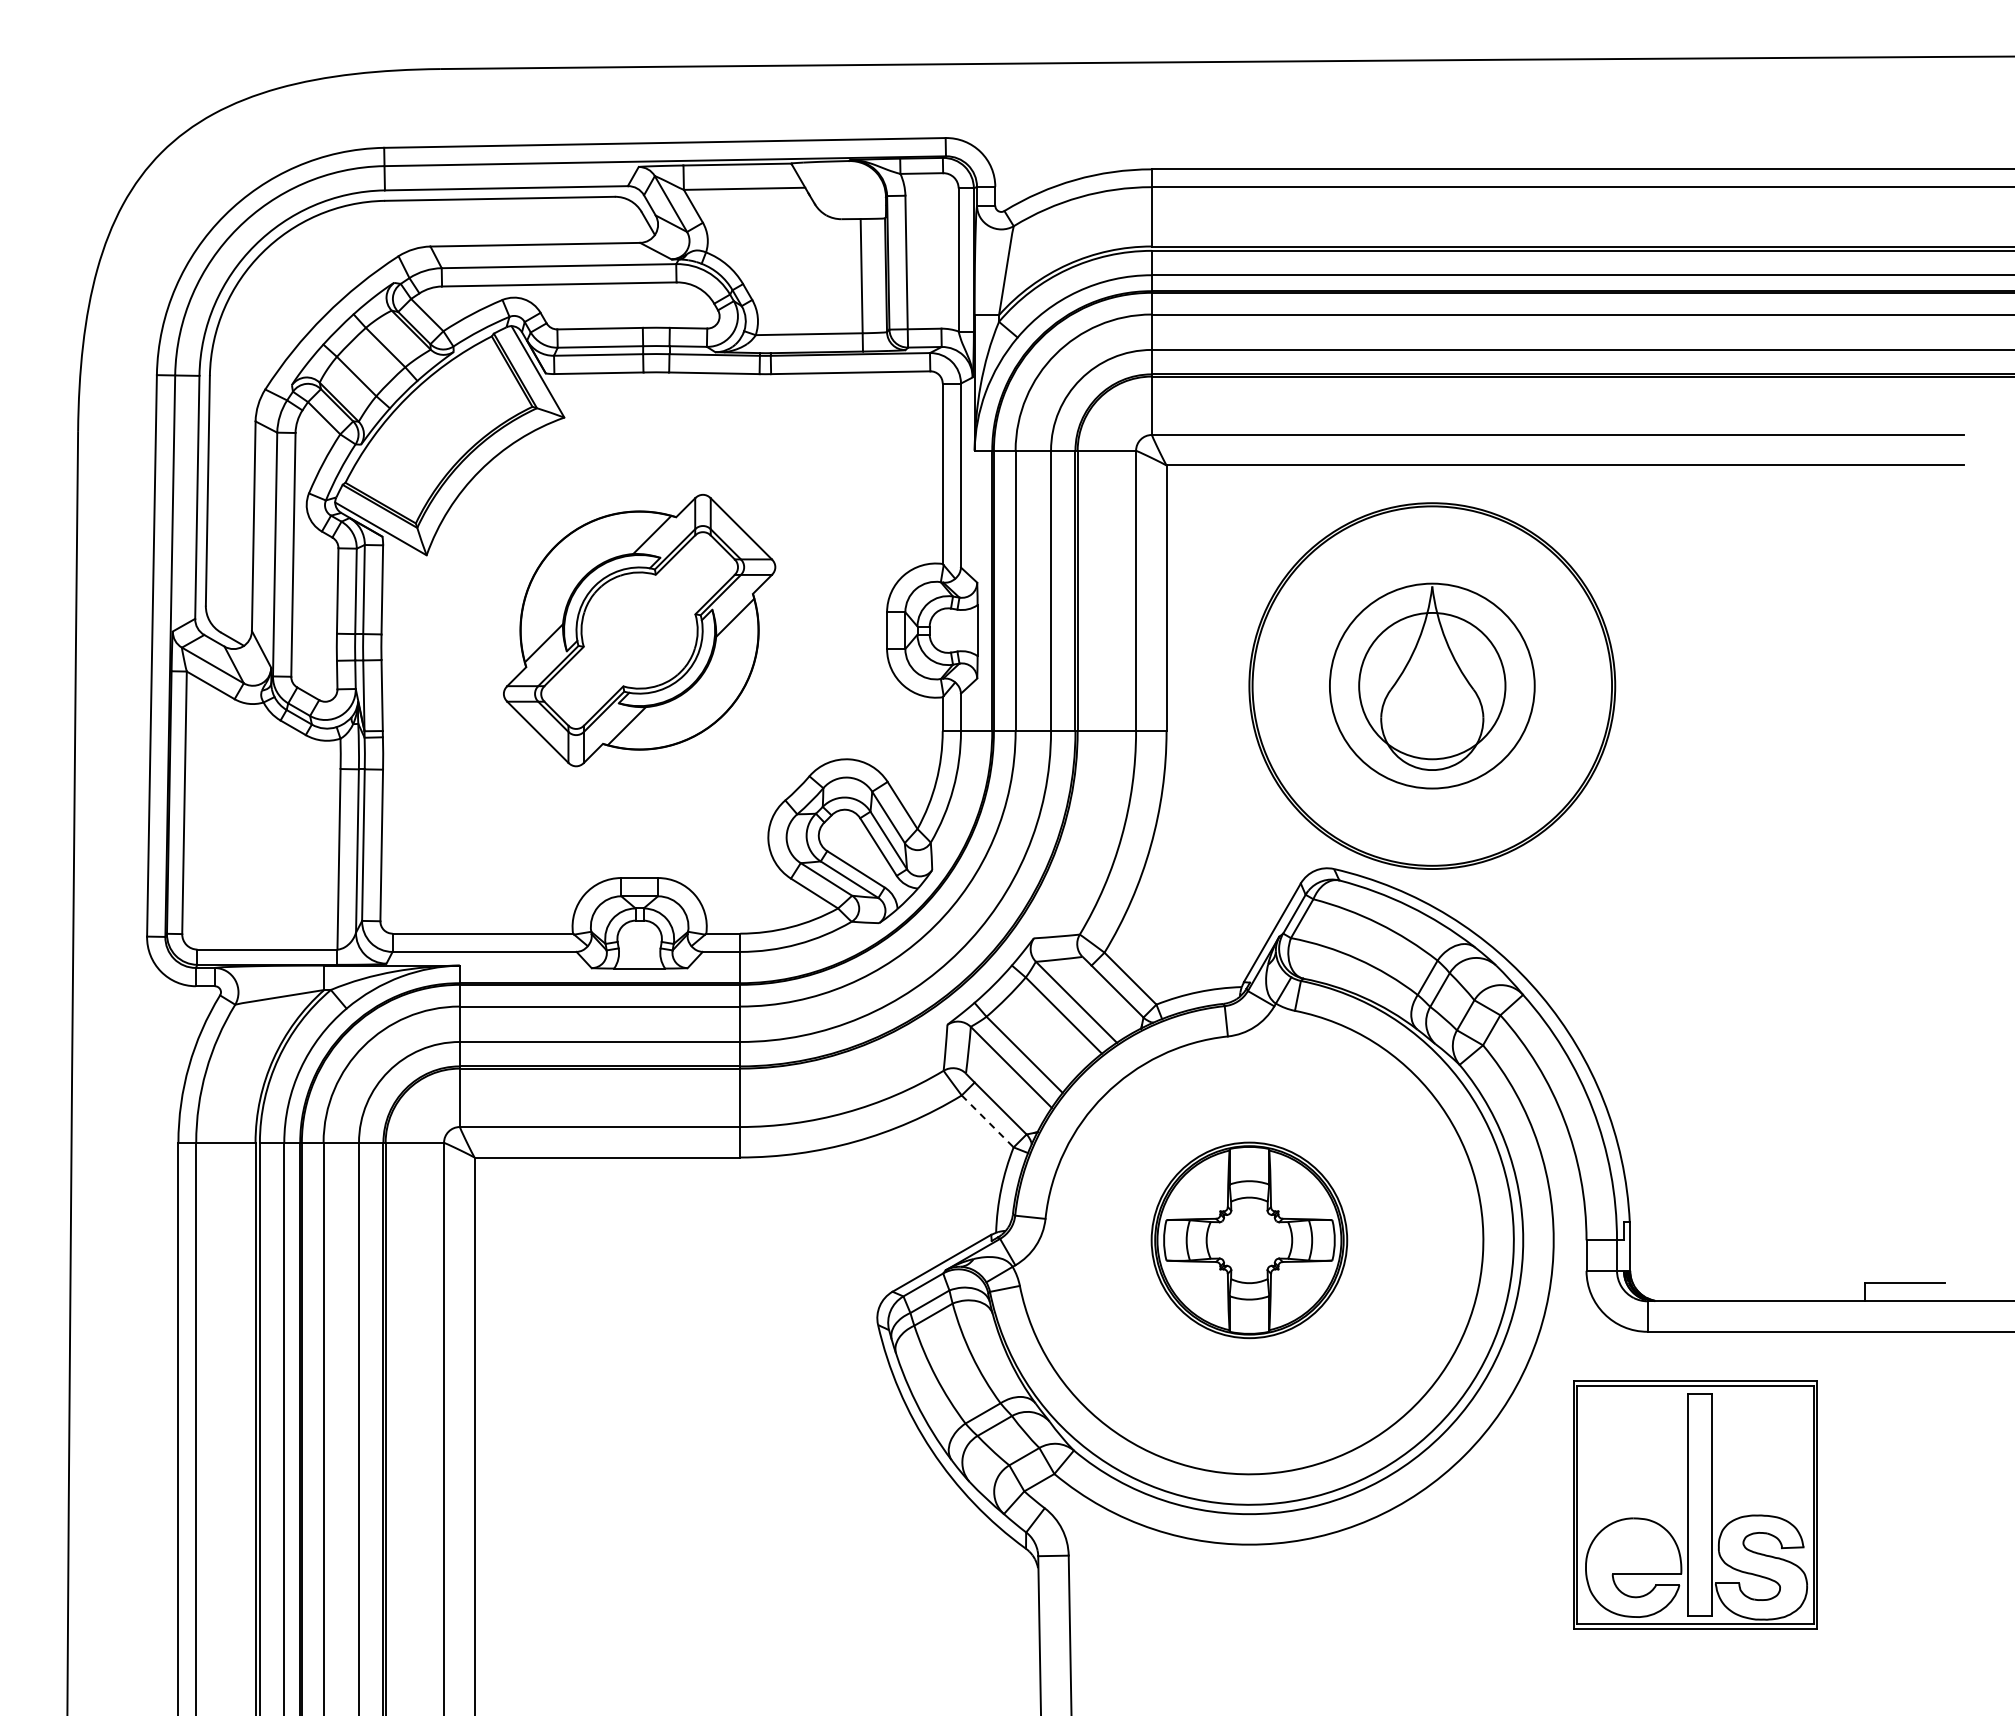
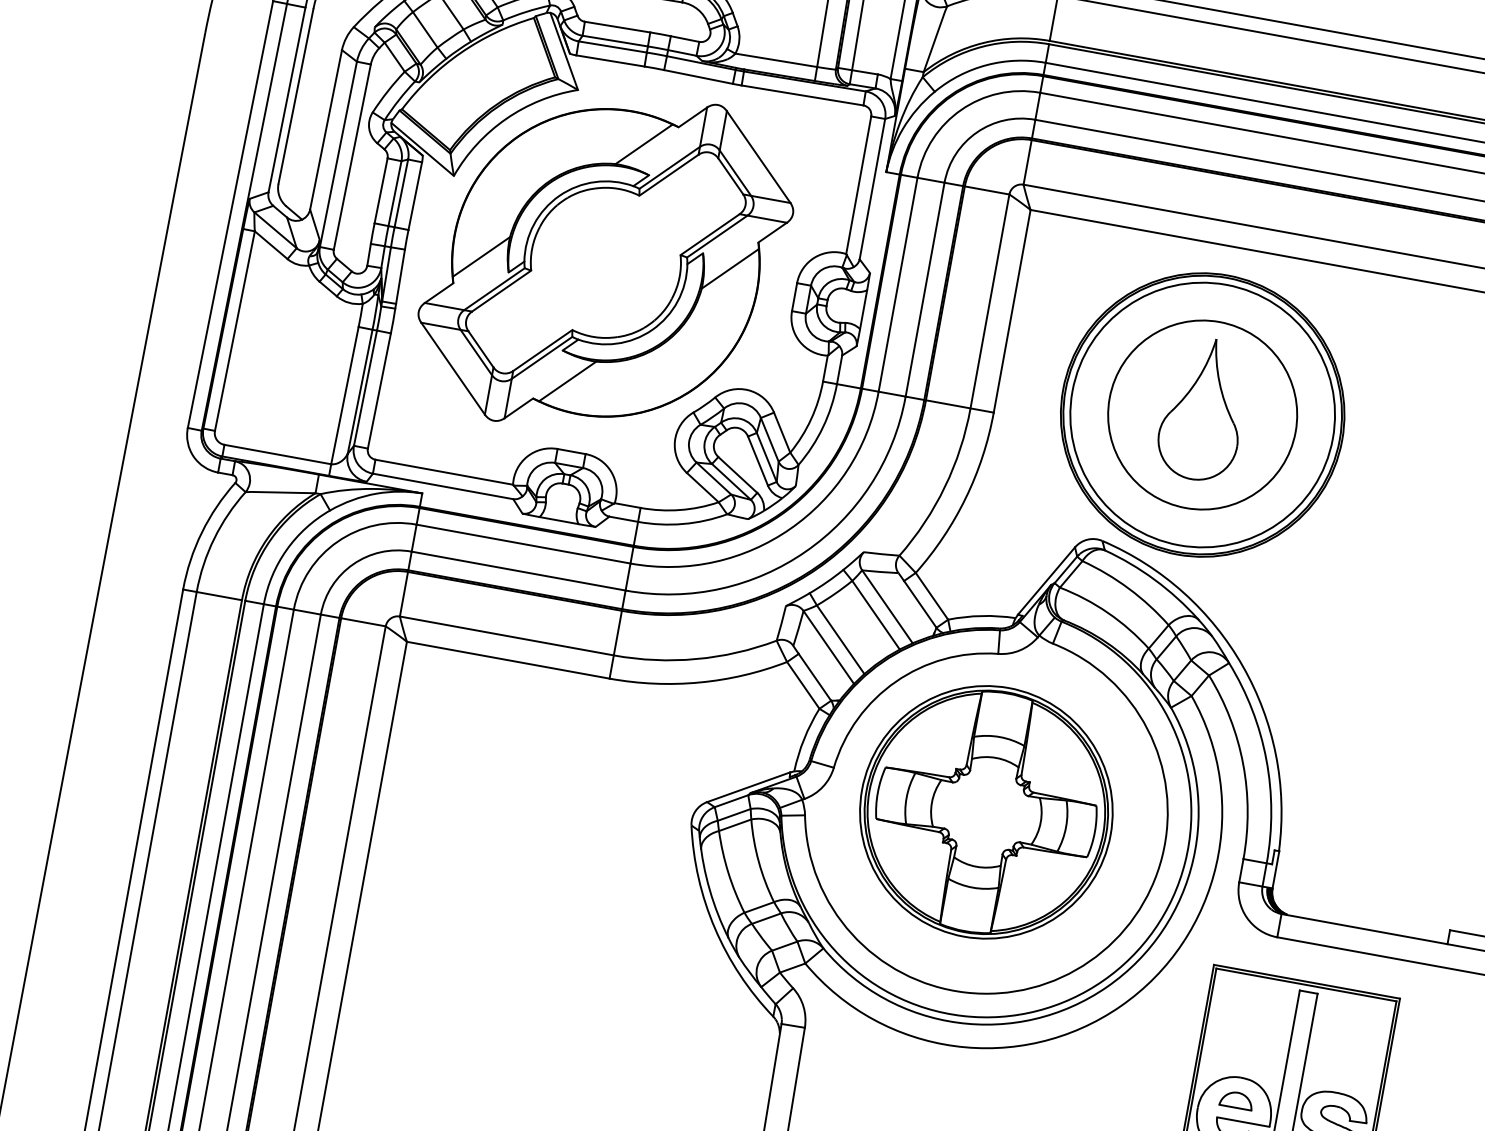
part: (639, 630) -> (605, 262), size x1.67
circle: (1432, 685) -> (1202, 414), size x1.67
circle: (1432, 686) -> (1202, 415), size x1.67
line: (987, 1121) -> (803, 685), dashed -> solid
part: (1249, 1240) -> (986, 812), size x1.67
part: (1633, 1547) -> (1236, 1099), added

